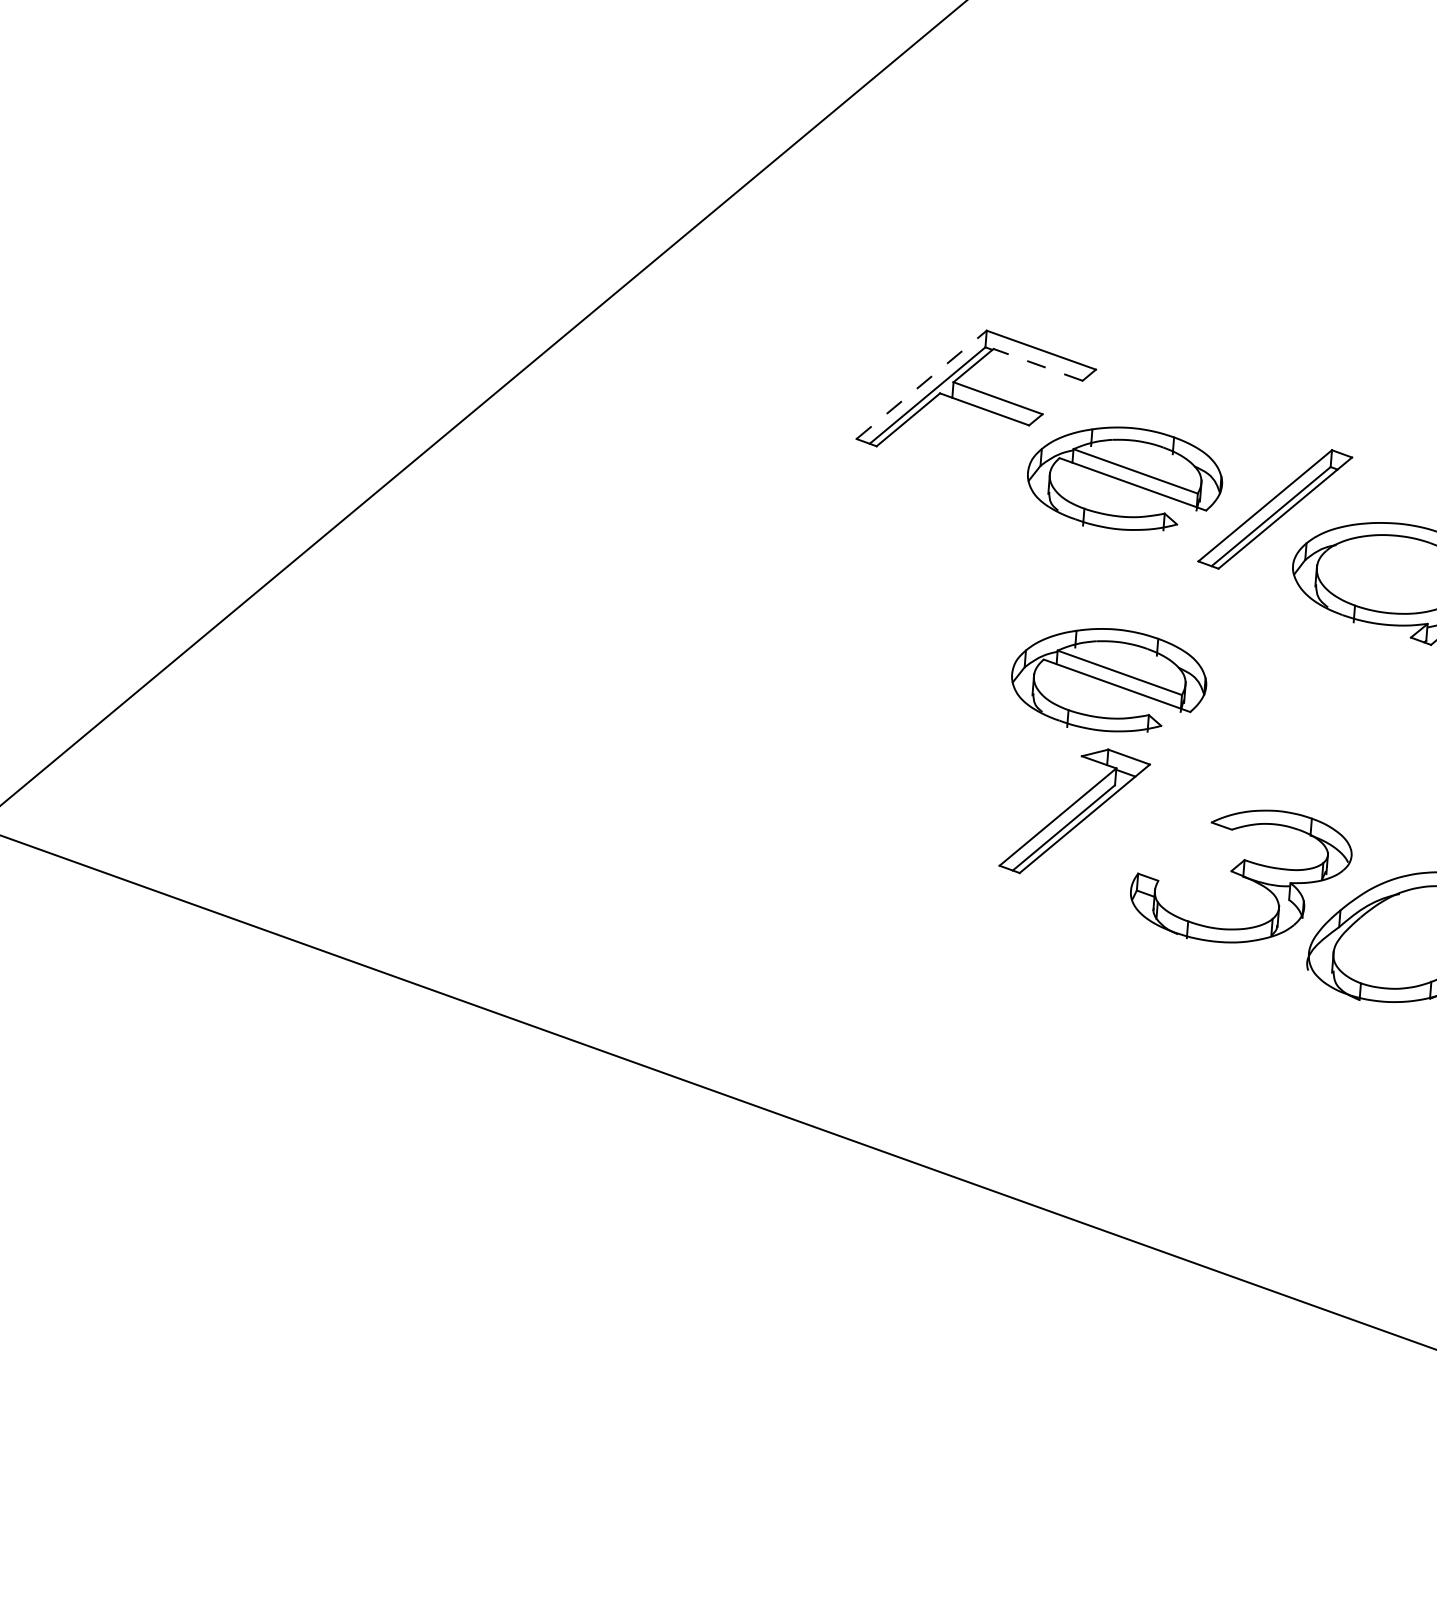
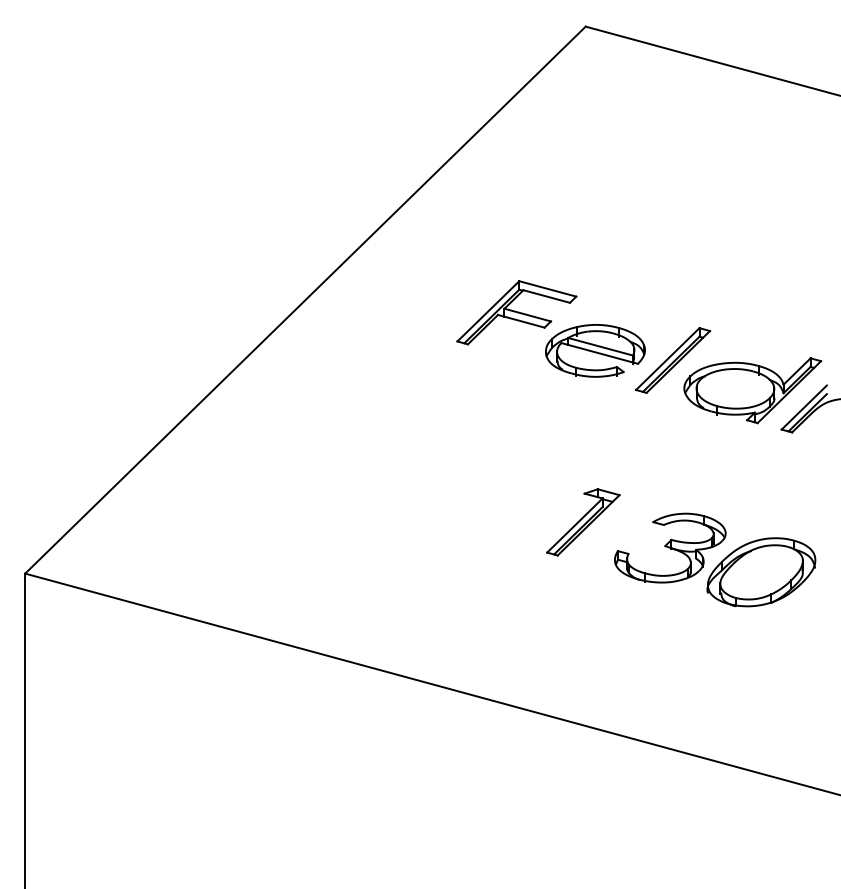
line: (1037, 364) -> (546, 296), dashed -> solid
line: (922, 383) -> (488, 310), dashed -> solid
part: (1109, 679) -> (595, 453), removed

